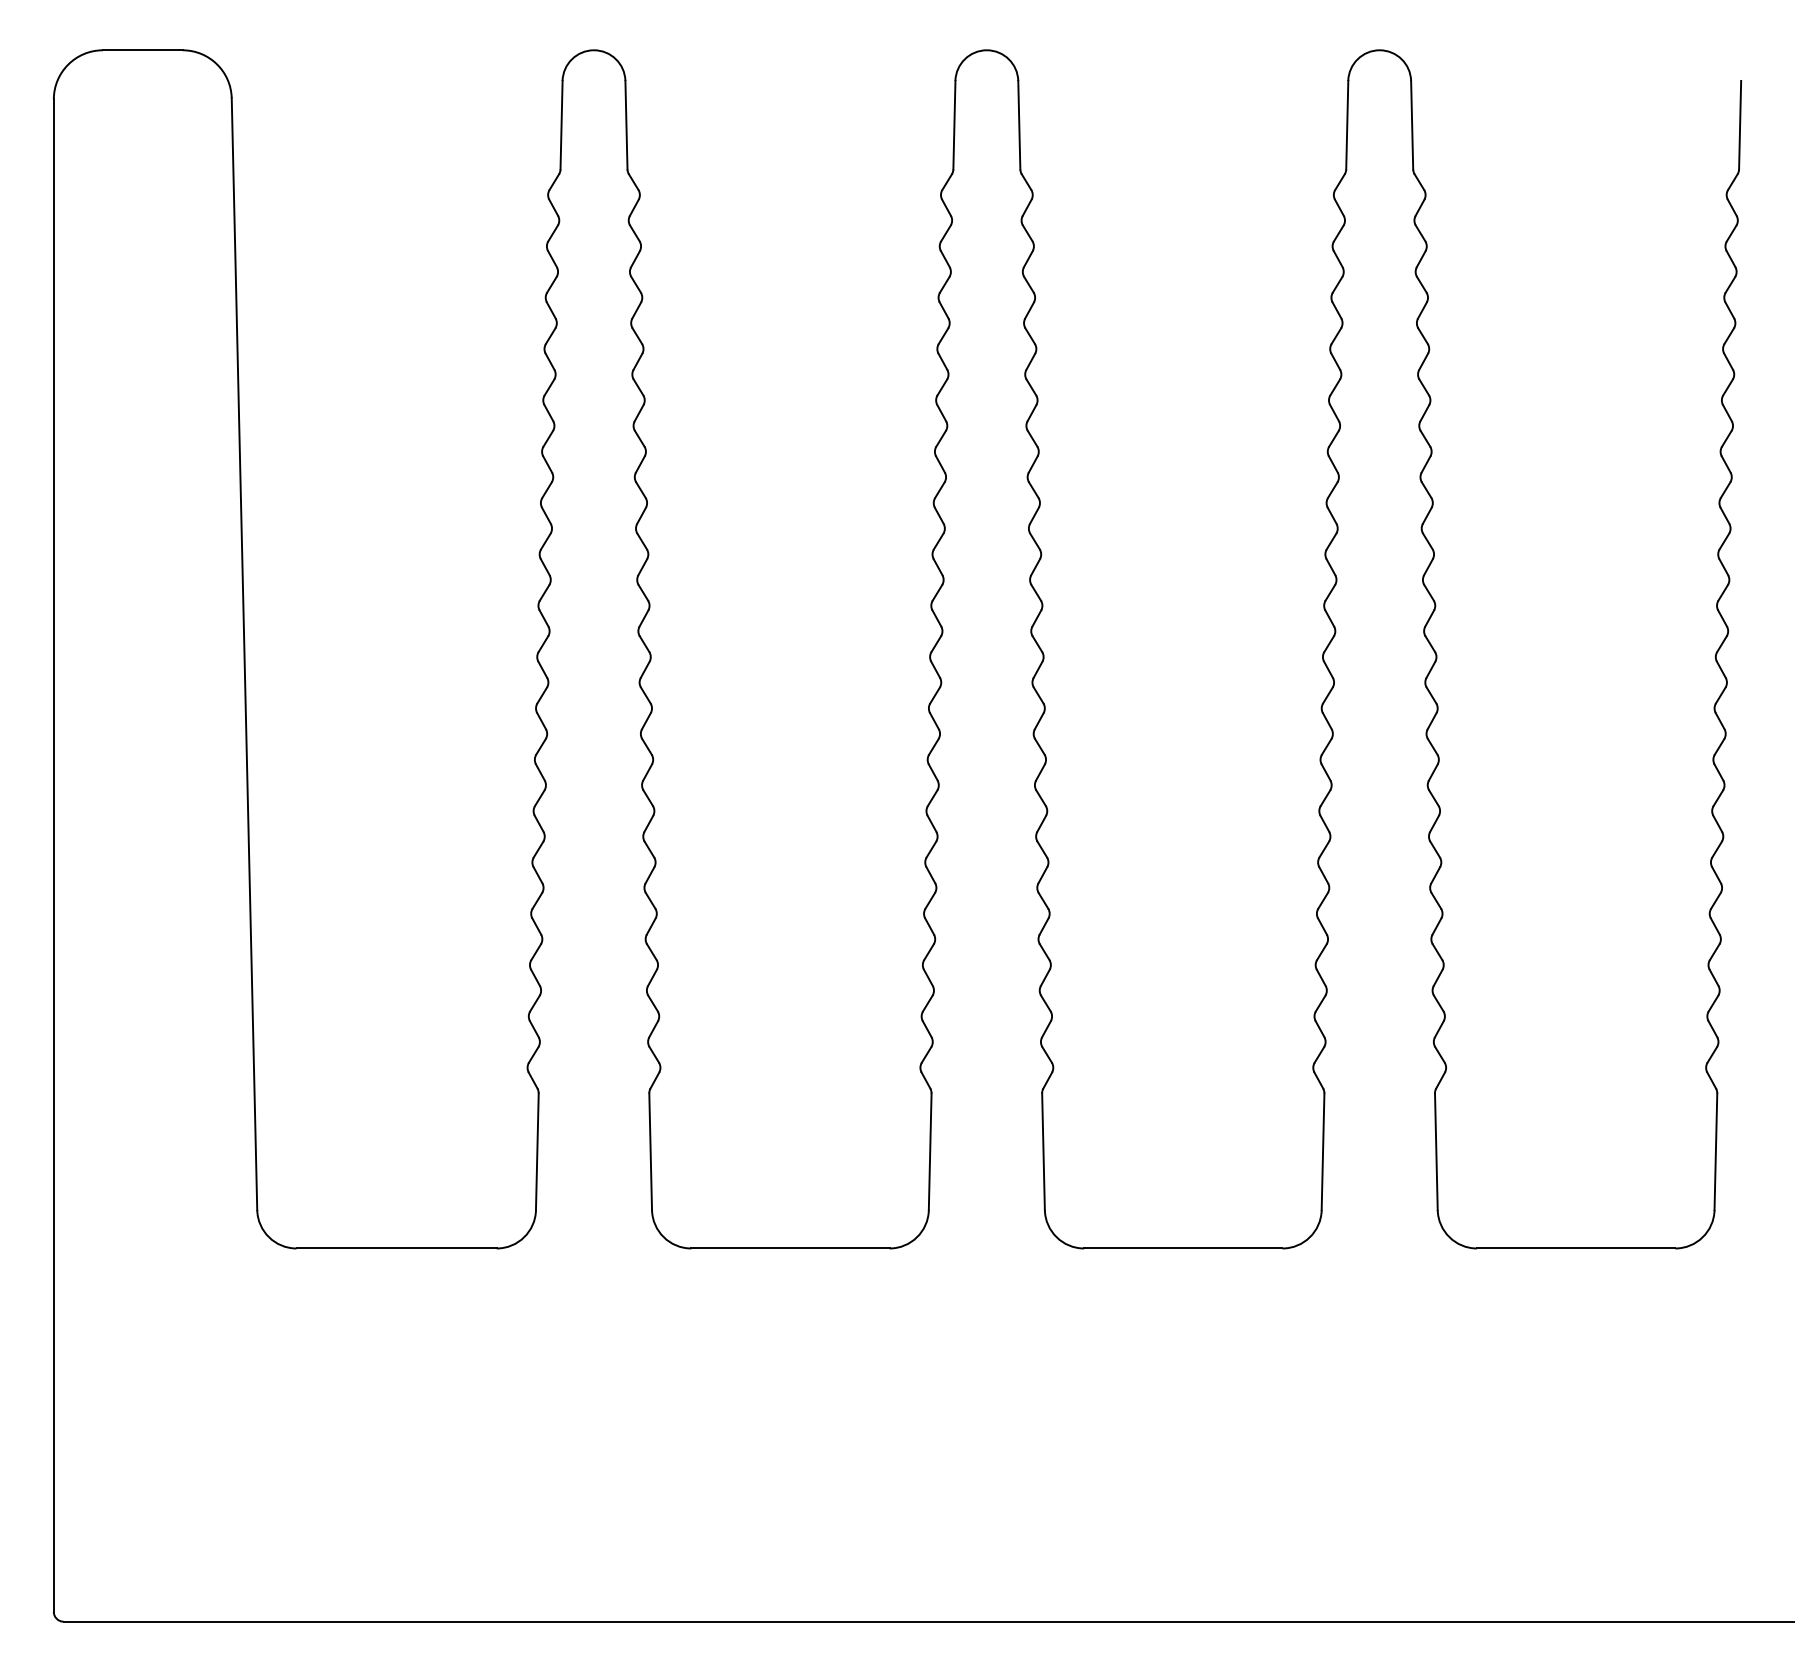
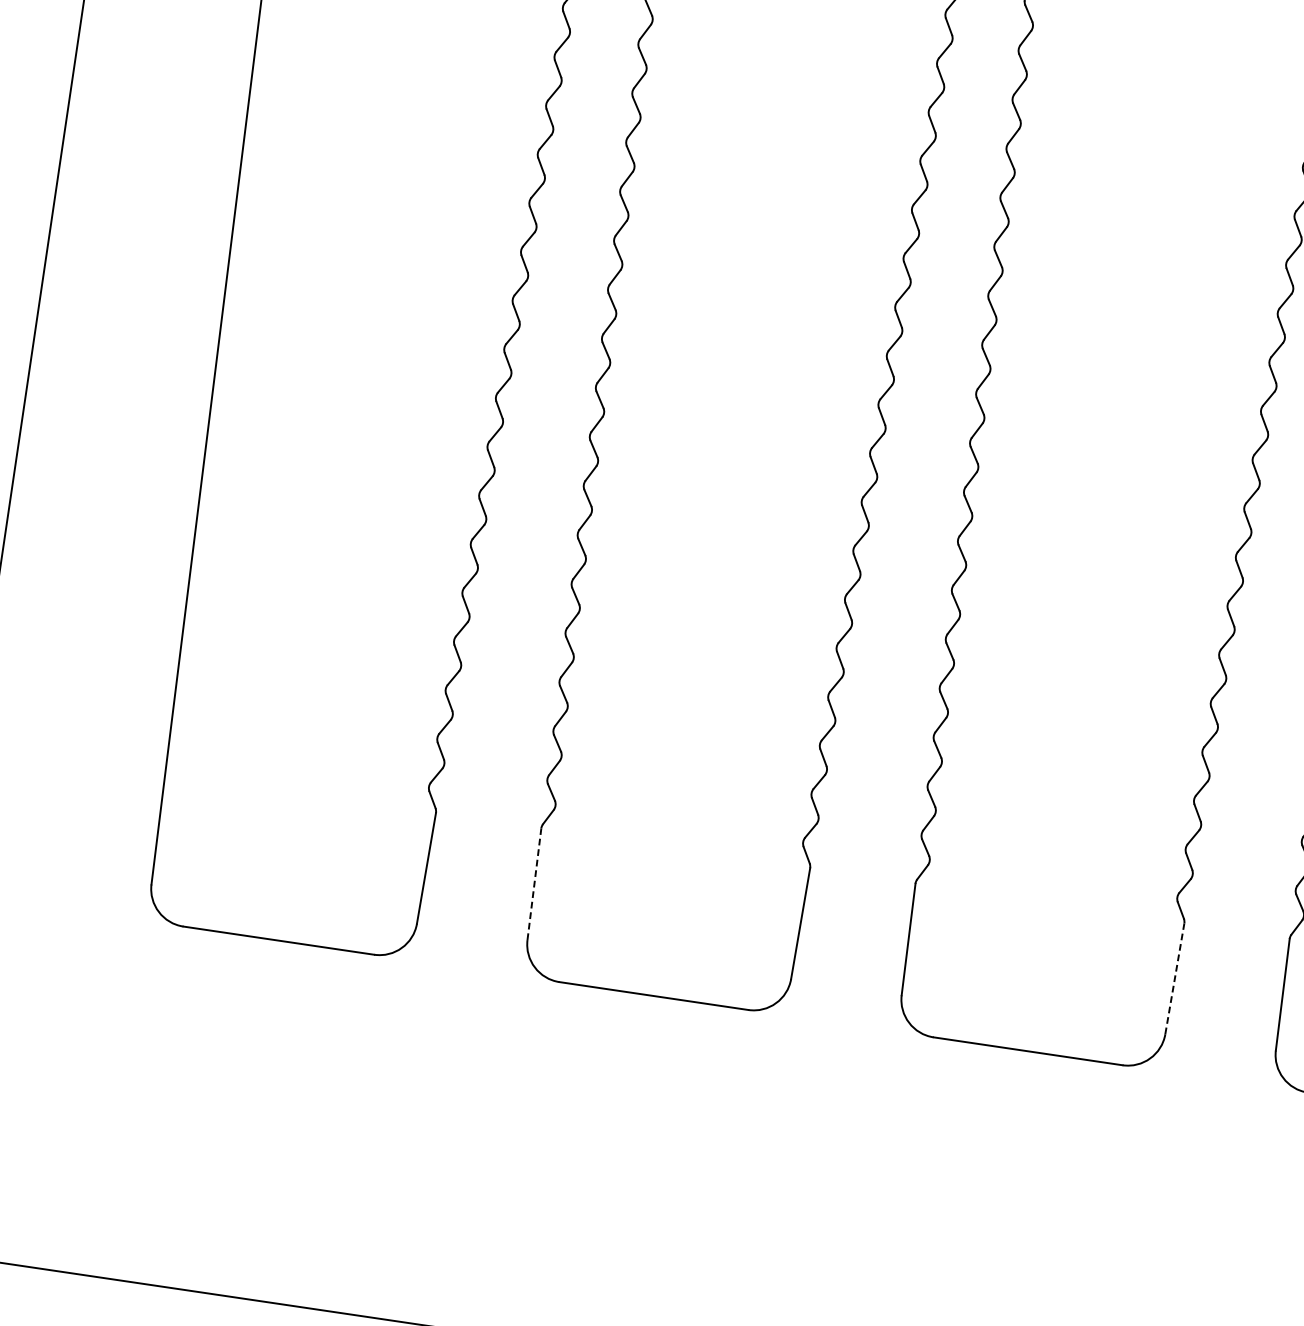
line: (650, 1151) -> (534, 883), solid -> dashed
line: (1323, 1151) -> (1175, 978), solid -> dashed

